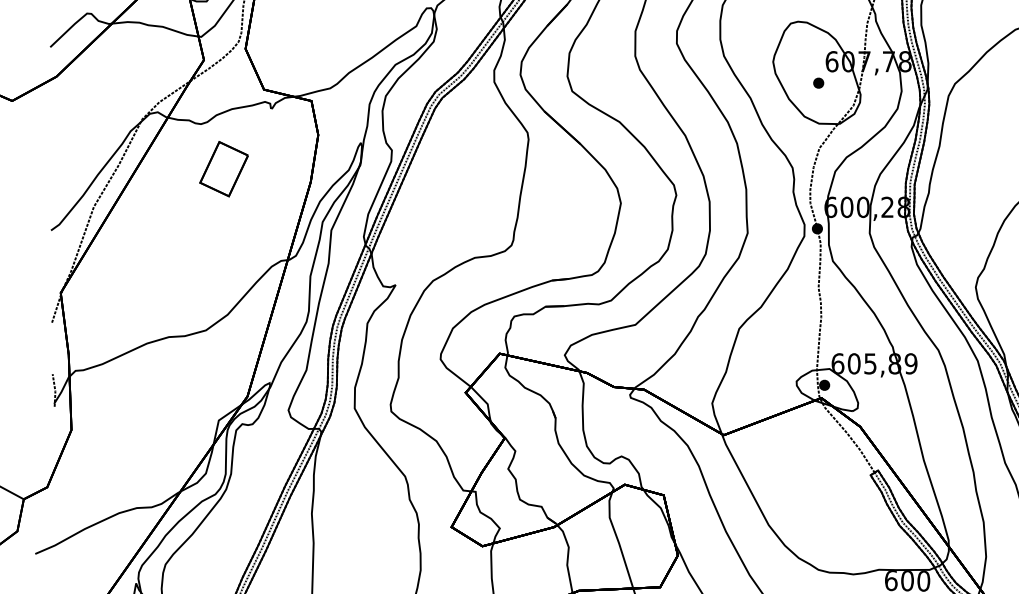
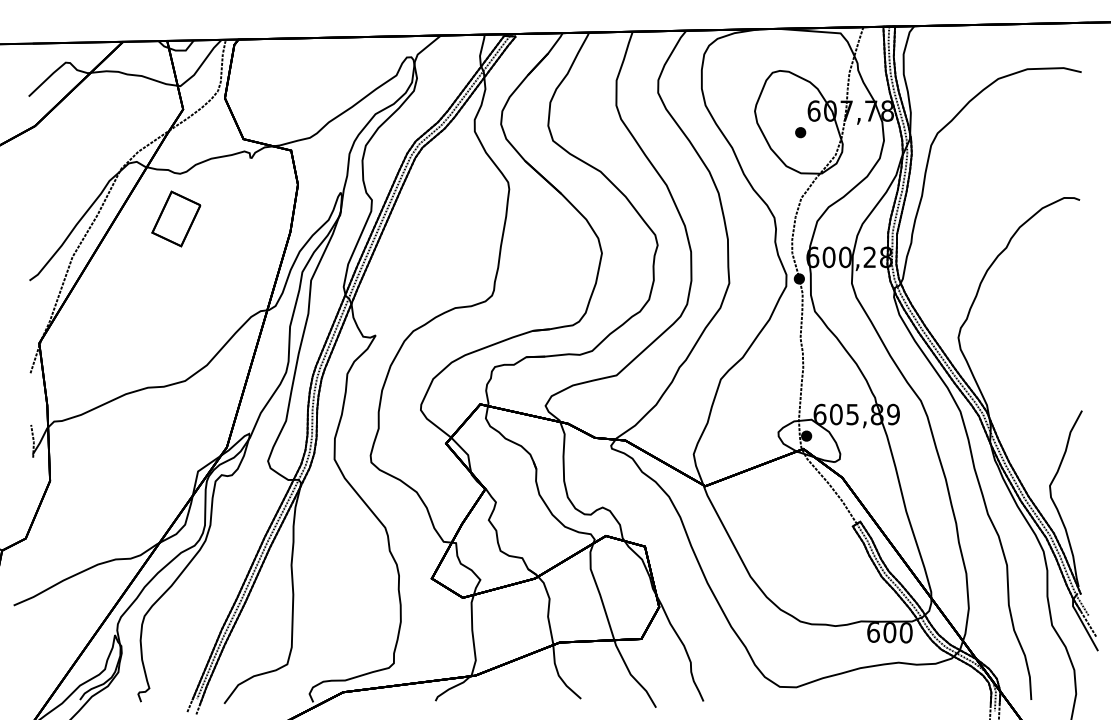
part: (224, 168) -> (176, 218), moved

